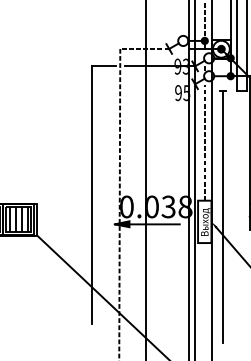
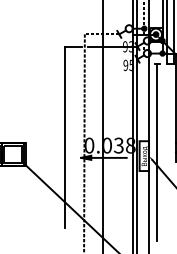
line: (205, 142) -> (144, 100), removed
hatch: (19, 219) -> (13, 154), removed

